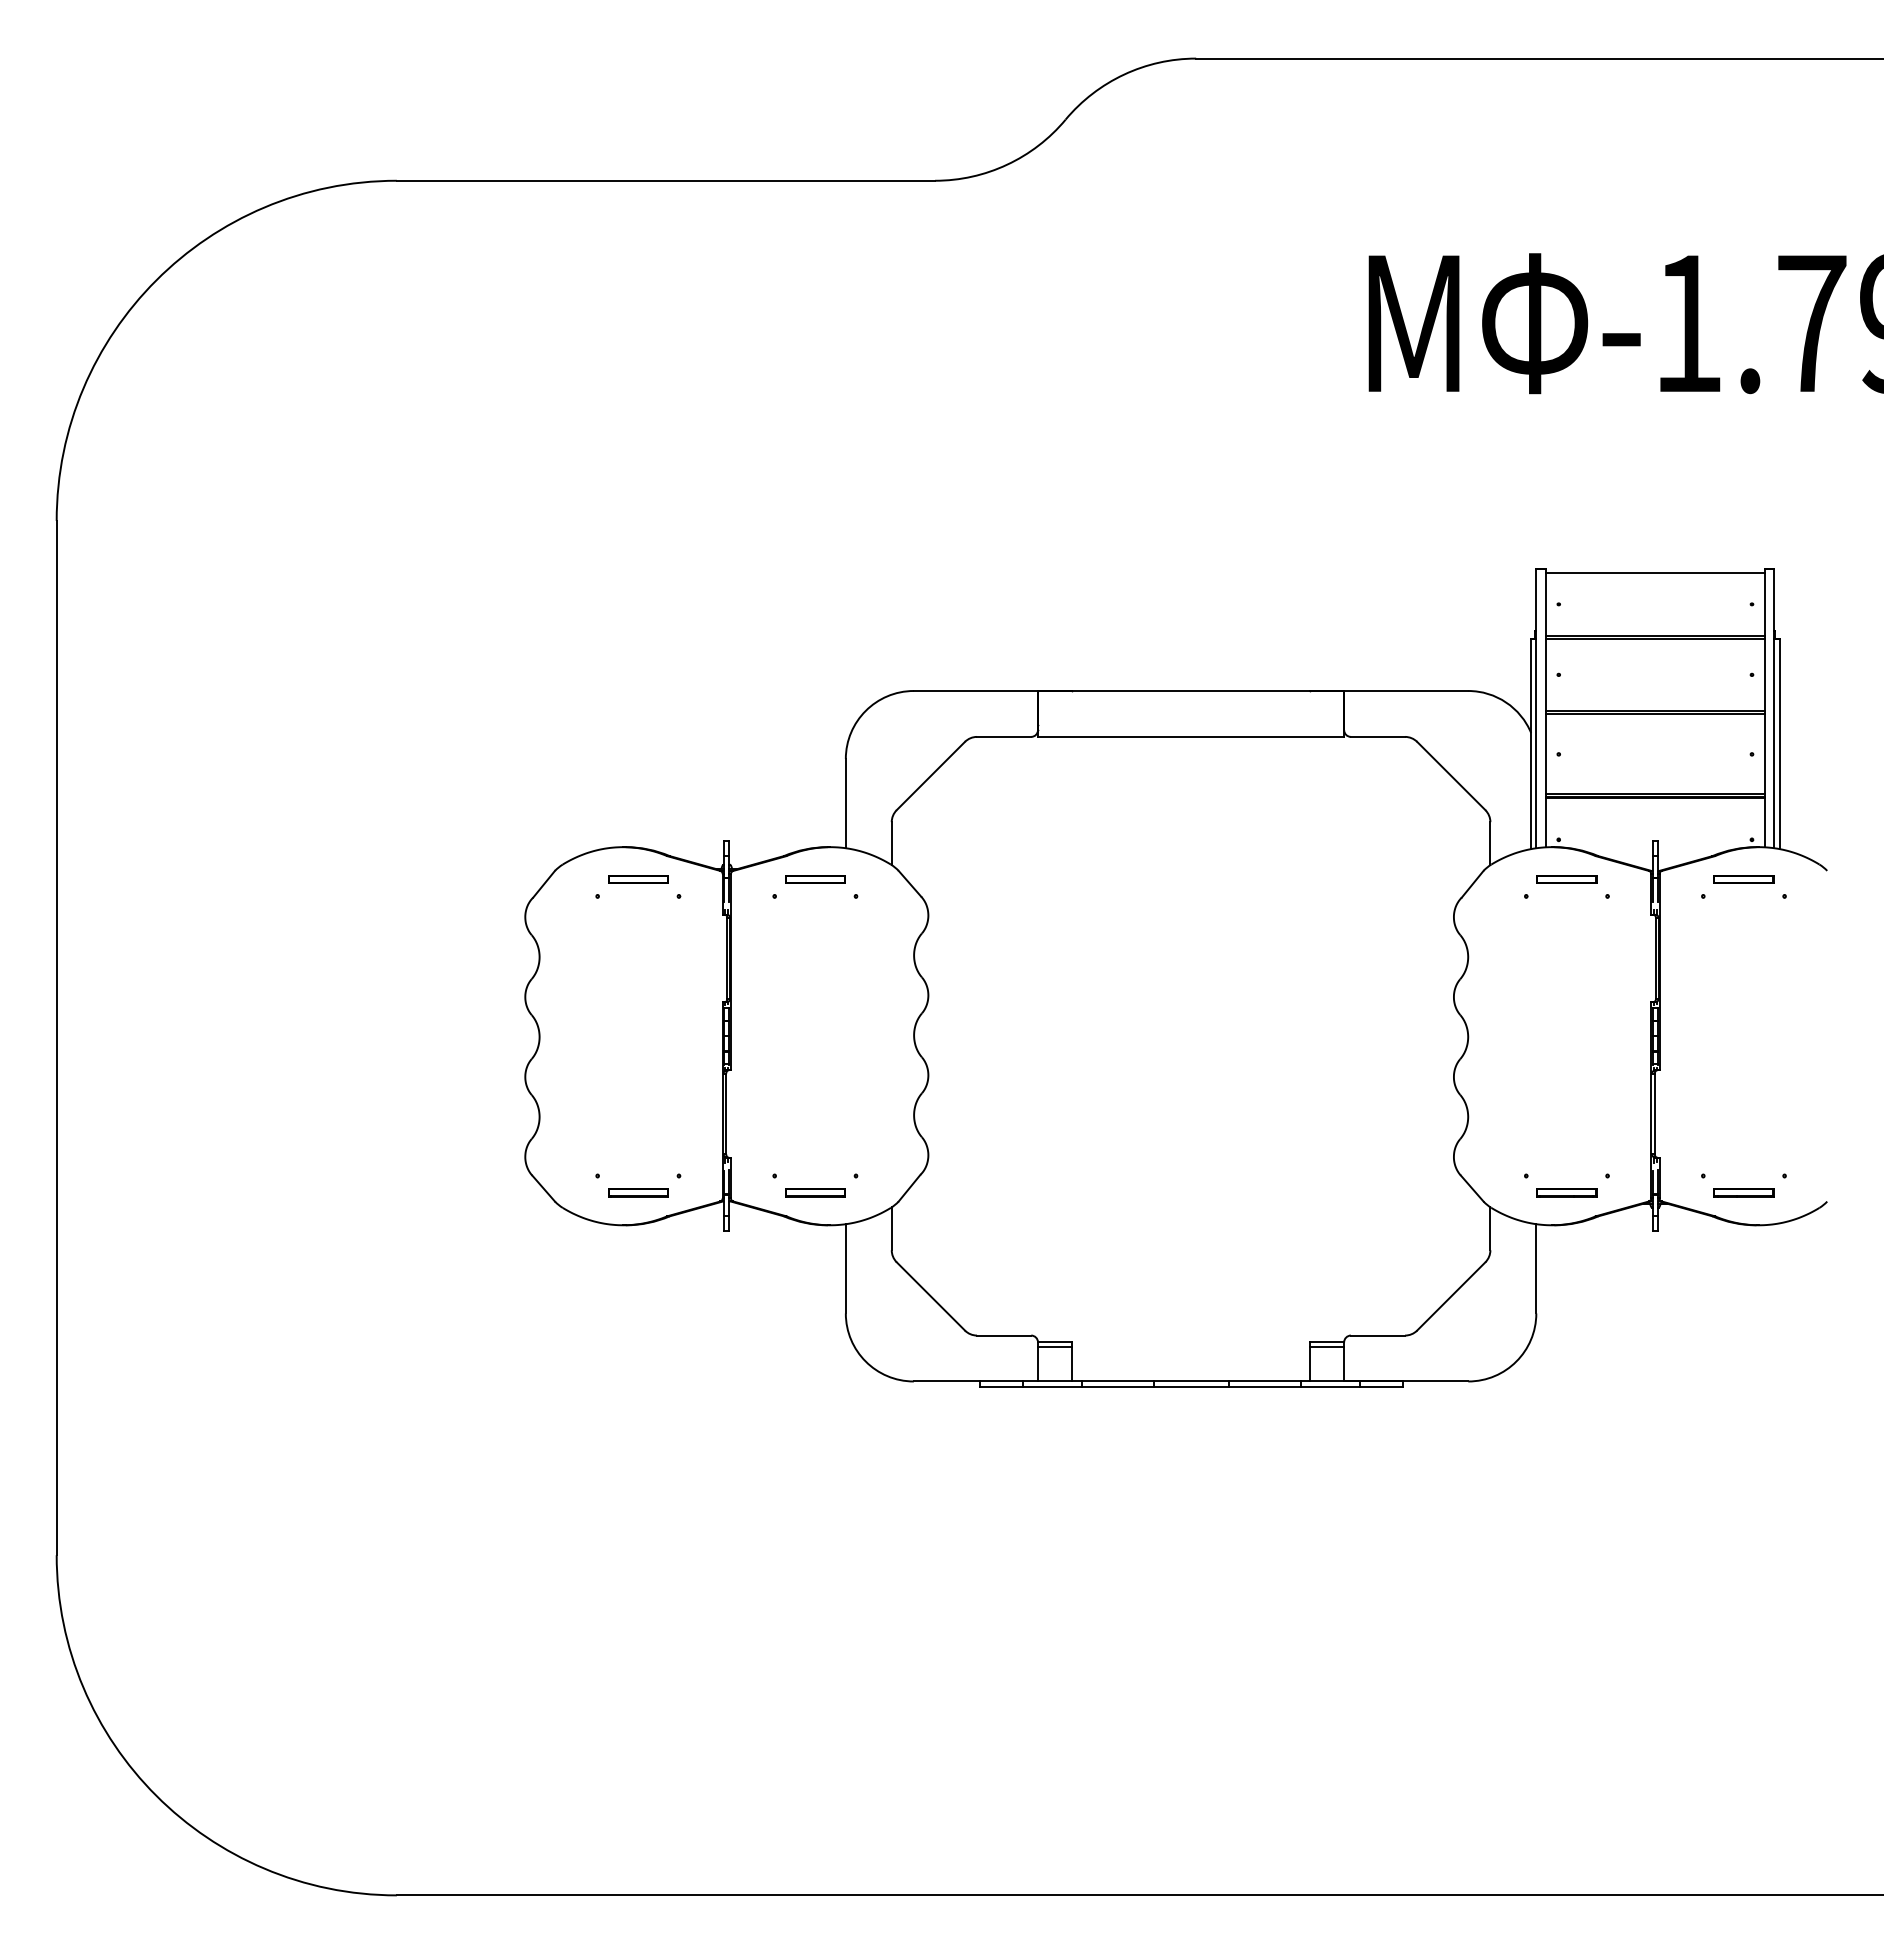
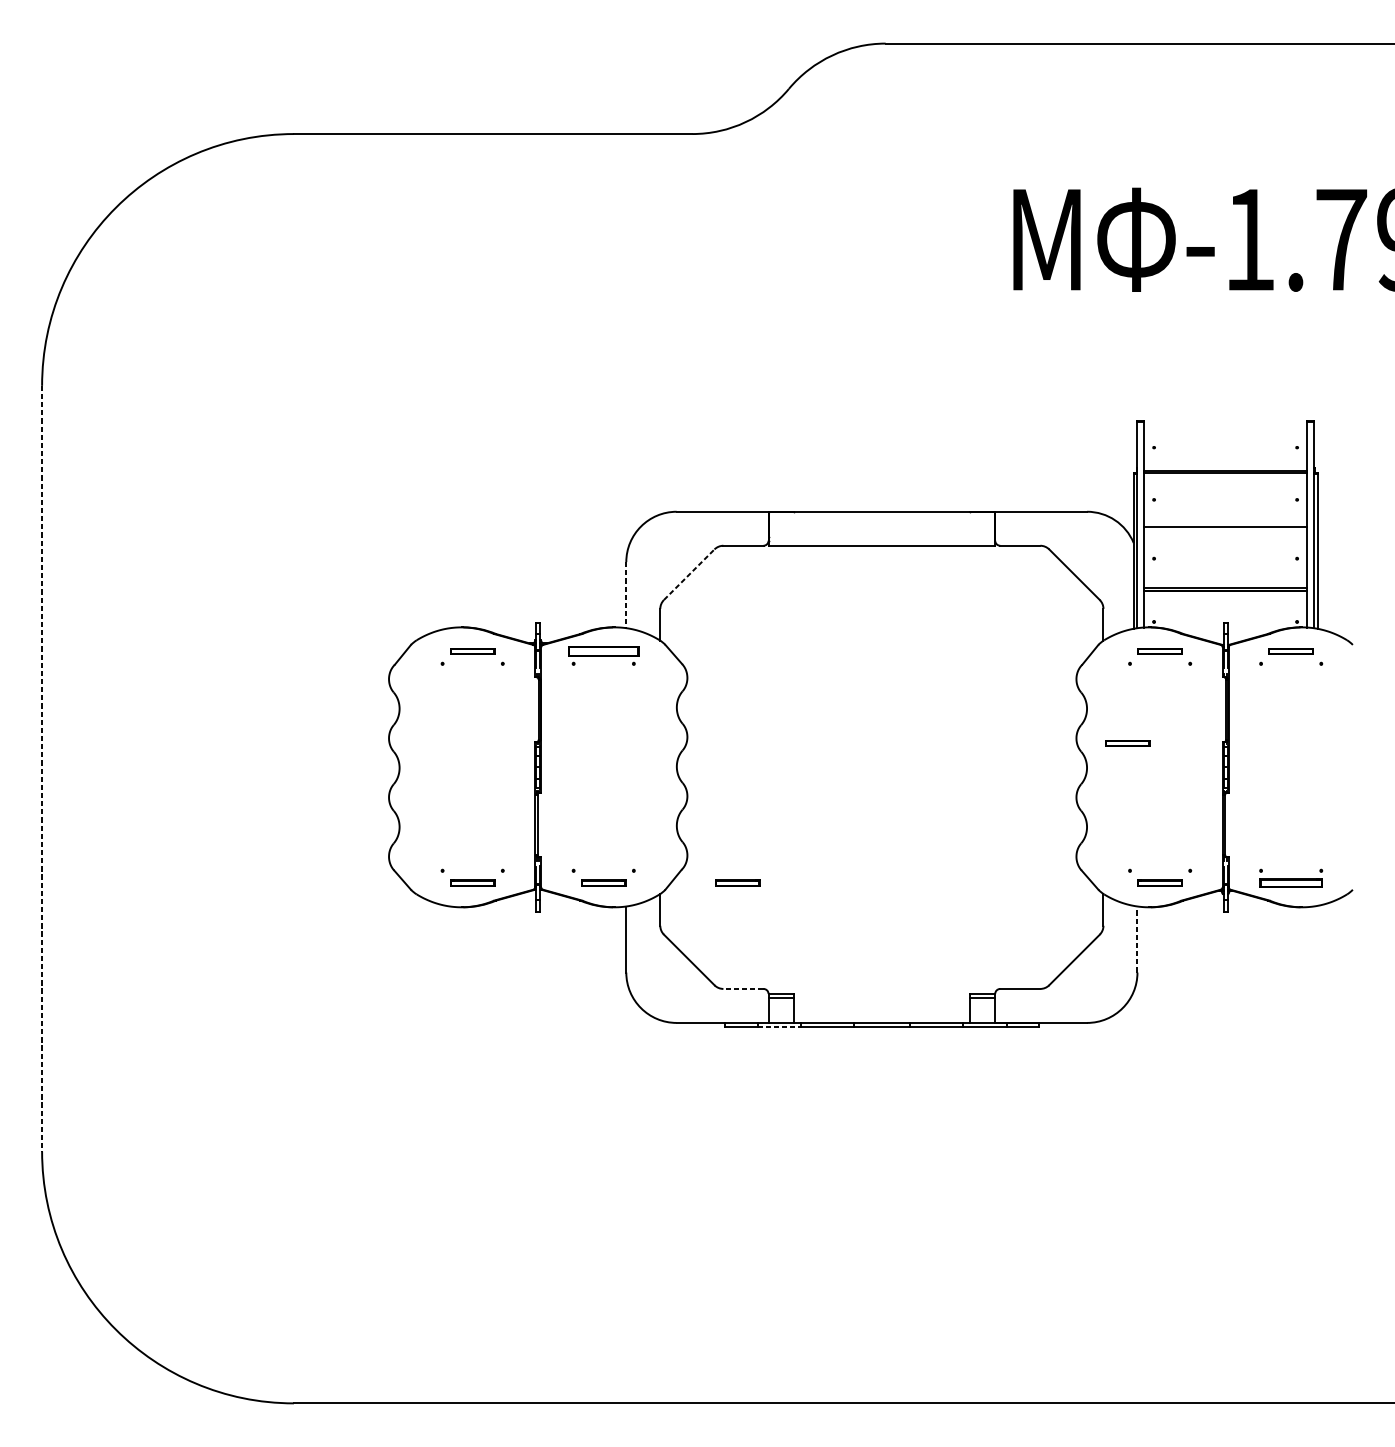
line: (1655, 573) -> (1225, 424), removed
line: (1655, 714) -> (1225, 529), removed
line: (931, 775) -> (689, 574), solid -> dashed
line: (845, 803) -> (626, 595), solid -> dashed
part: (815, 879) -> (603, 651), size x1.6
part: (1522, 1003) -> (1127, 743), added
line: (56, 1038) -> (41, 769), solid -> dashed
part: (996, 1192) -> (737, 883), added
part: (1743, 1192) -> (1290, 883), size x1.4
line: (1536, 1268) -> (1137, 939), solid -> dashed
line: (1003, 1335) -> (743, 988), solid -> dashed
line: (1052, 1386) -> (779, 1026), solid -> dashed

